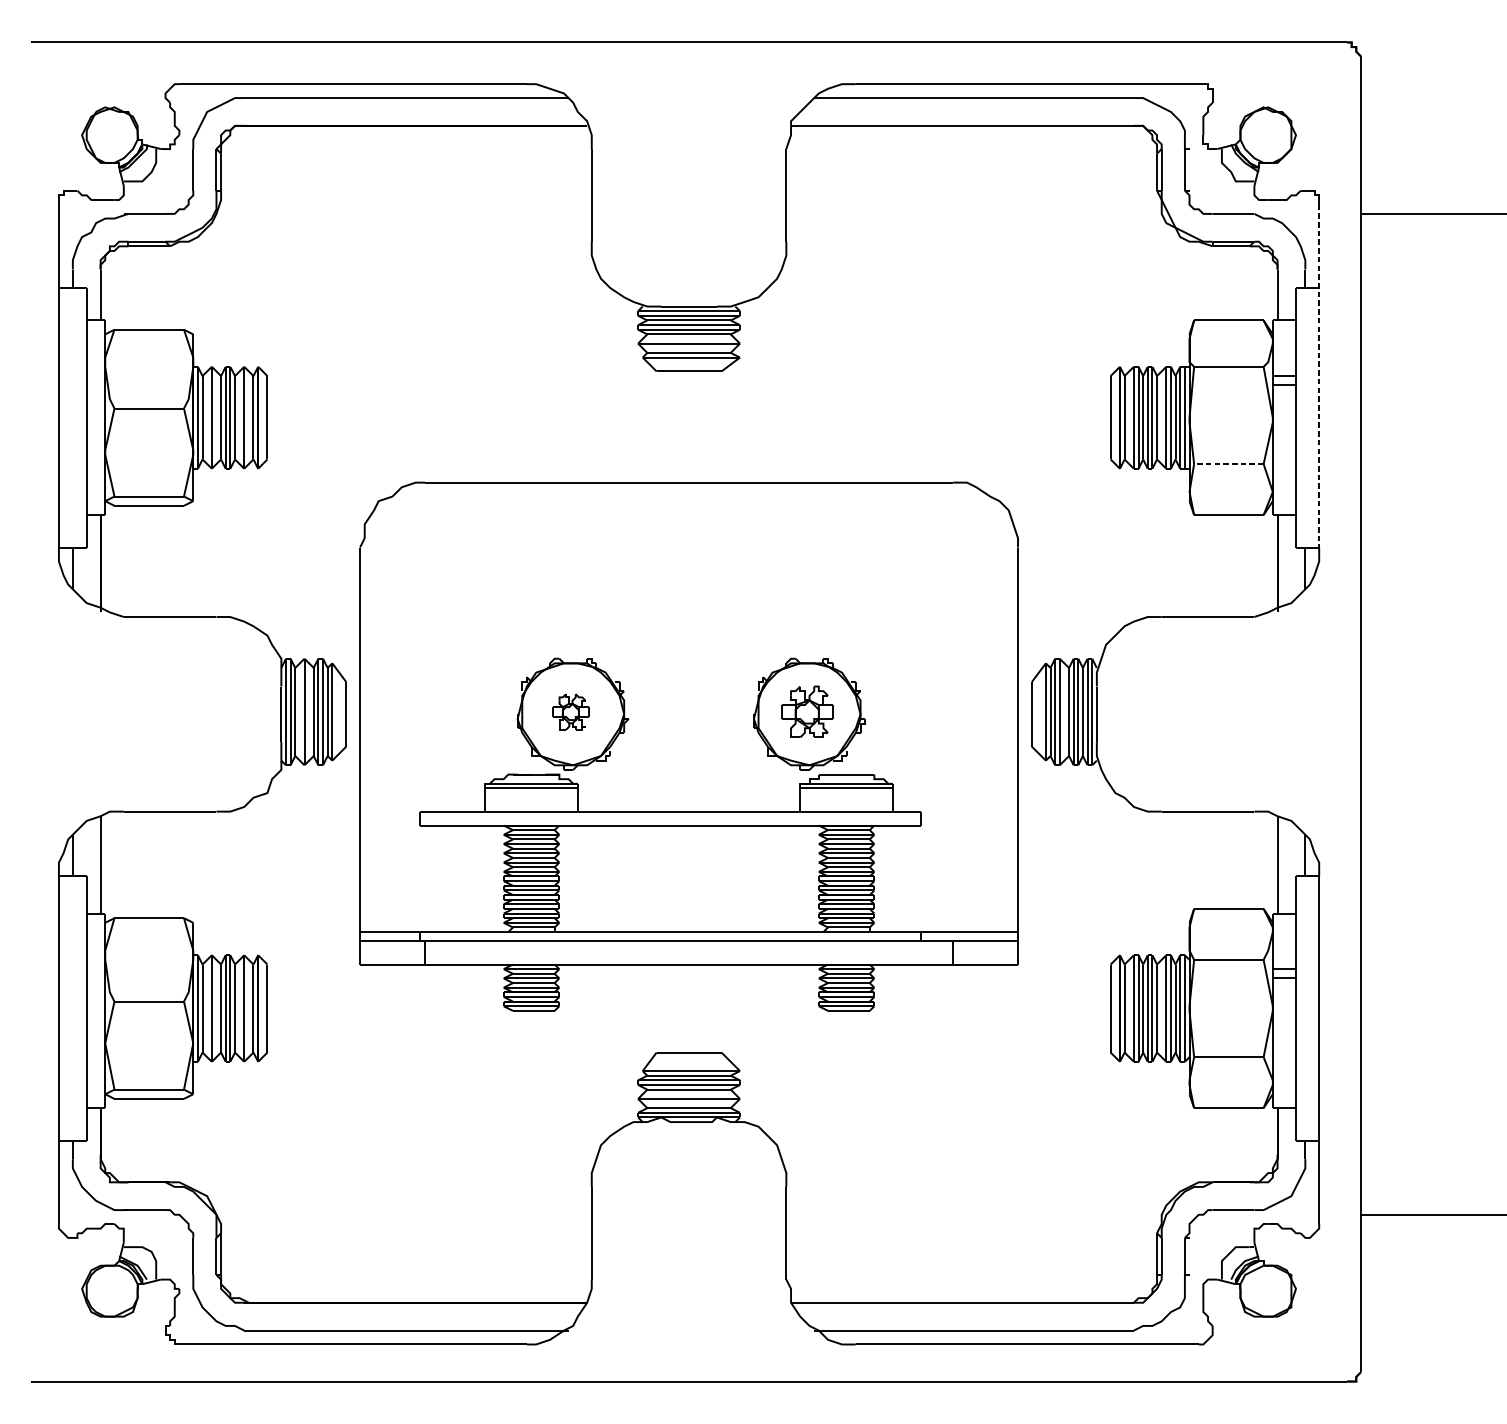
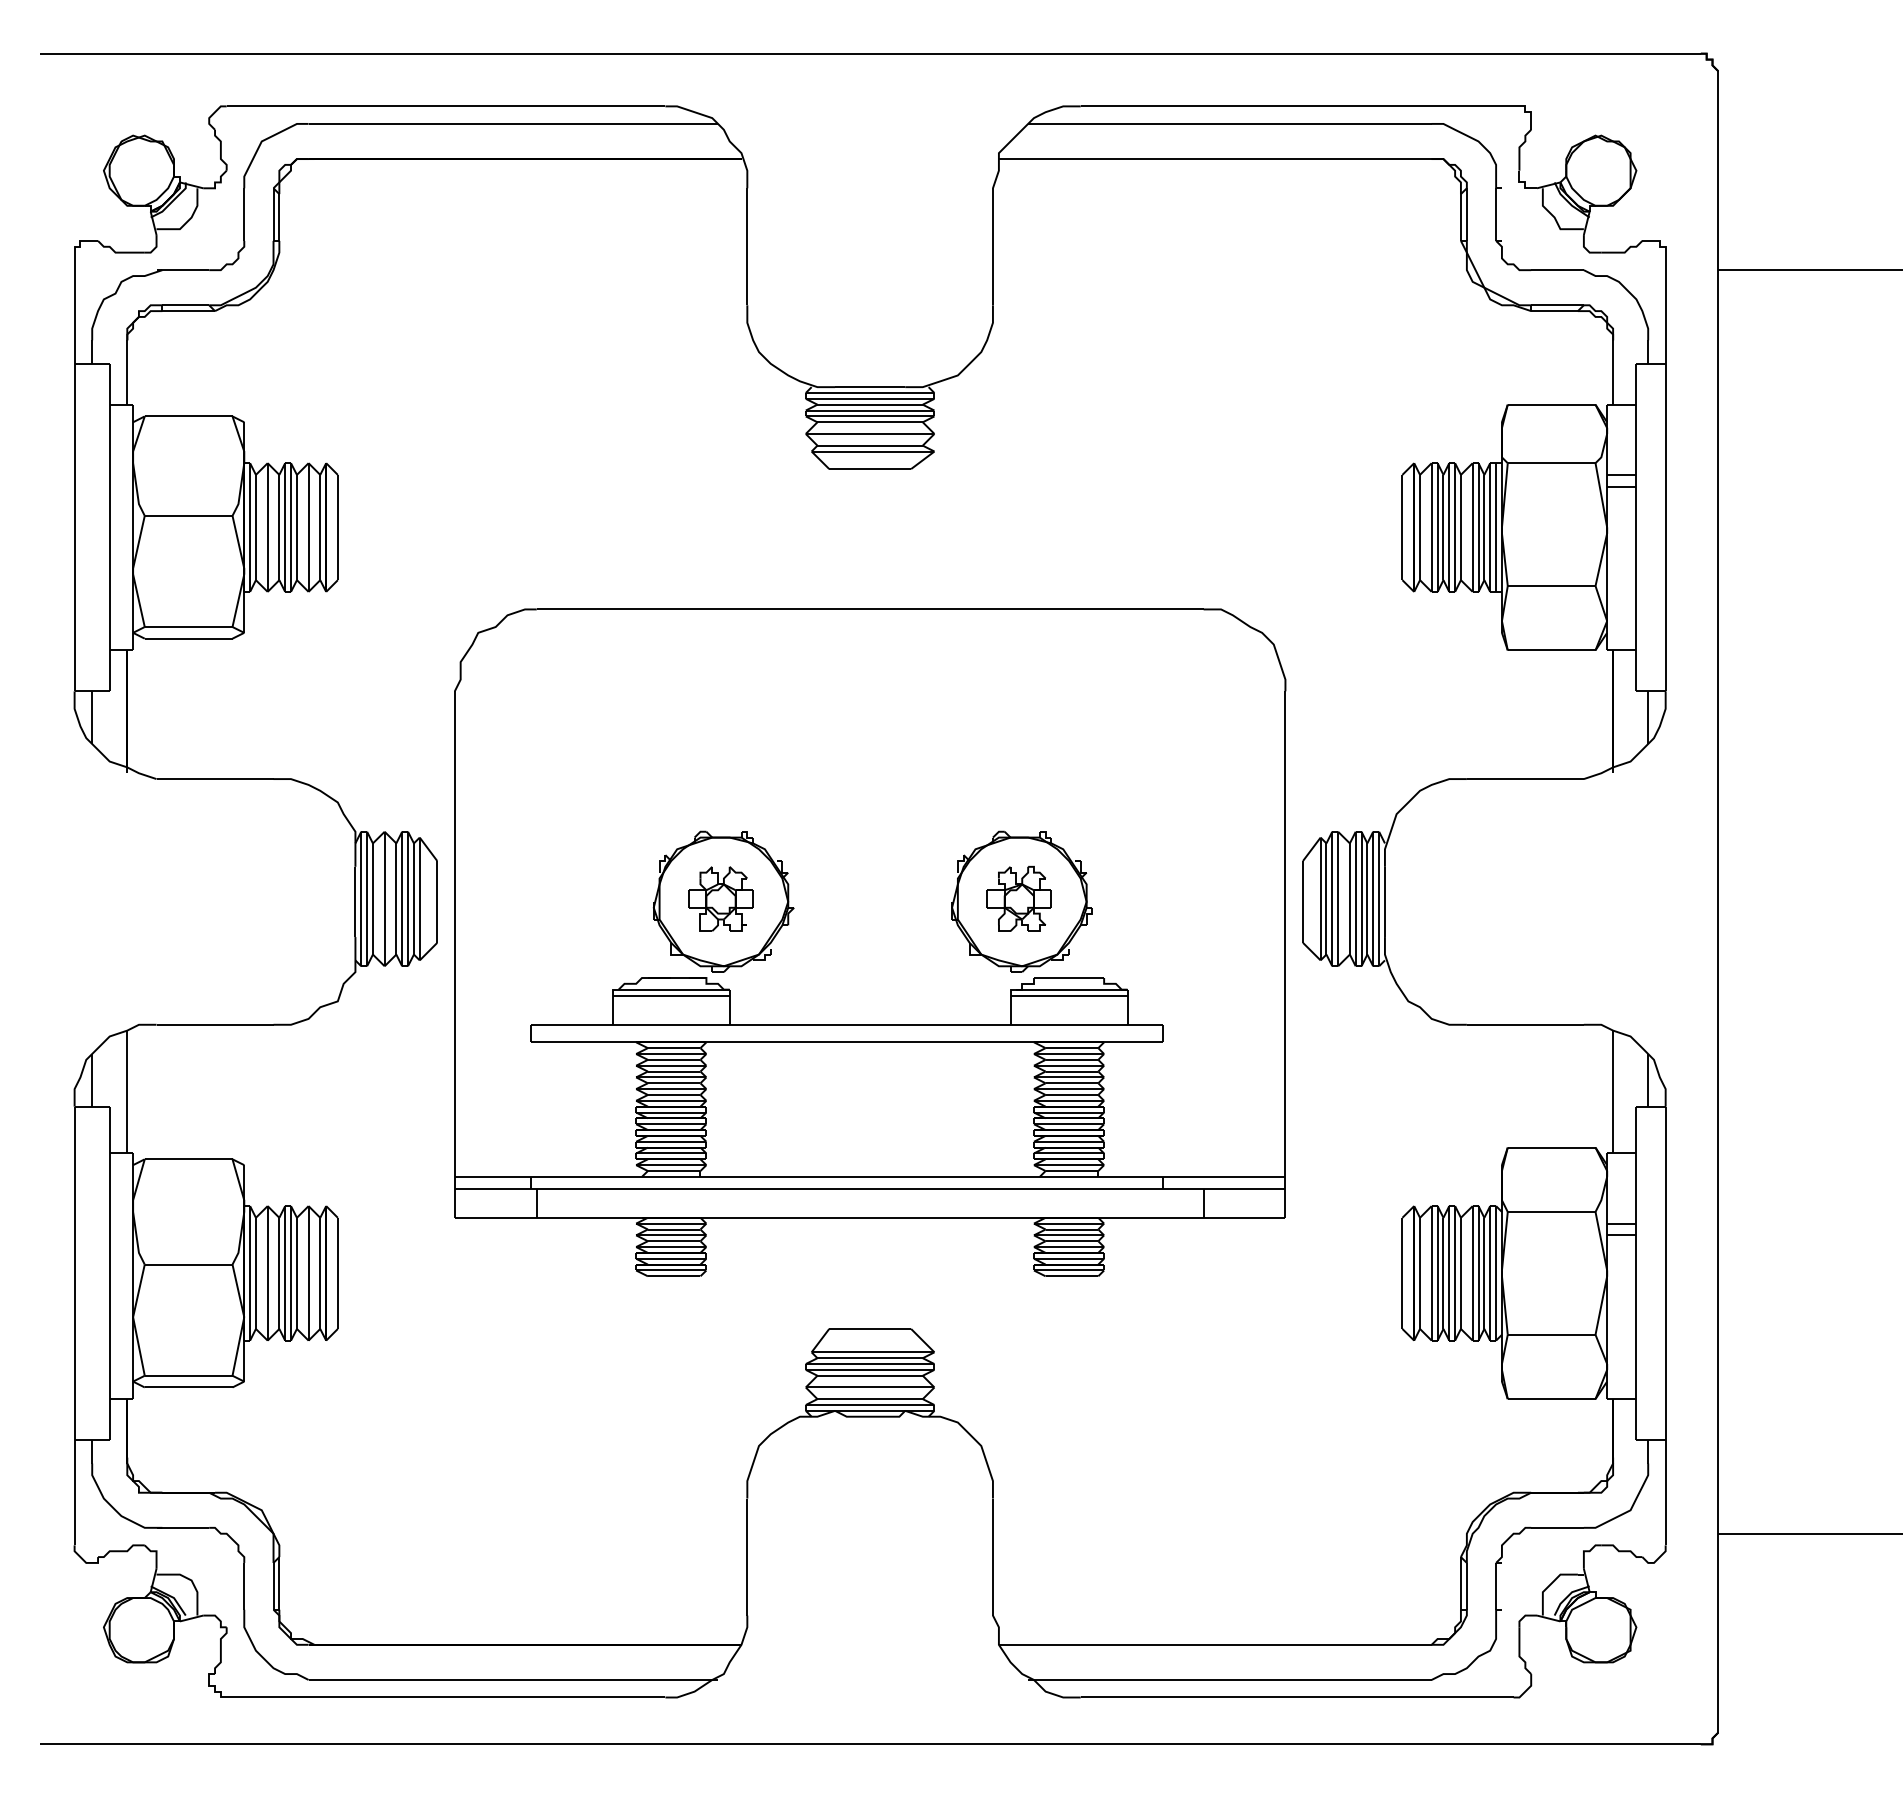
line: (1319, 376) -> (1665, 475), dashed -> solid
line: (1228, 464) -> (1551, 586), dashed -> solid
part: (570, 711) -> (720, 898), size x1.43

